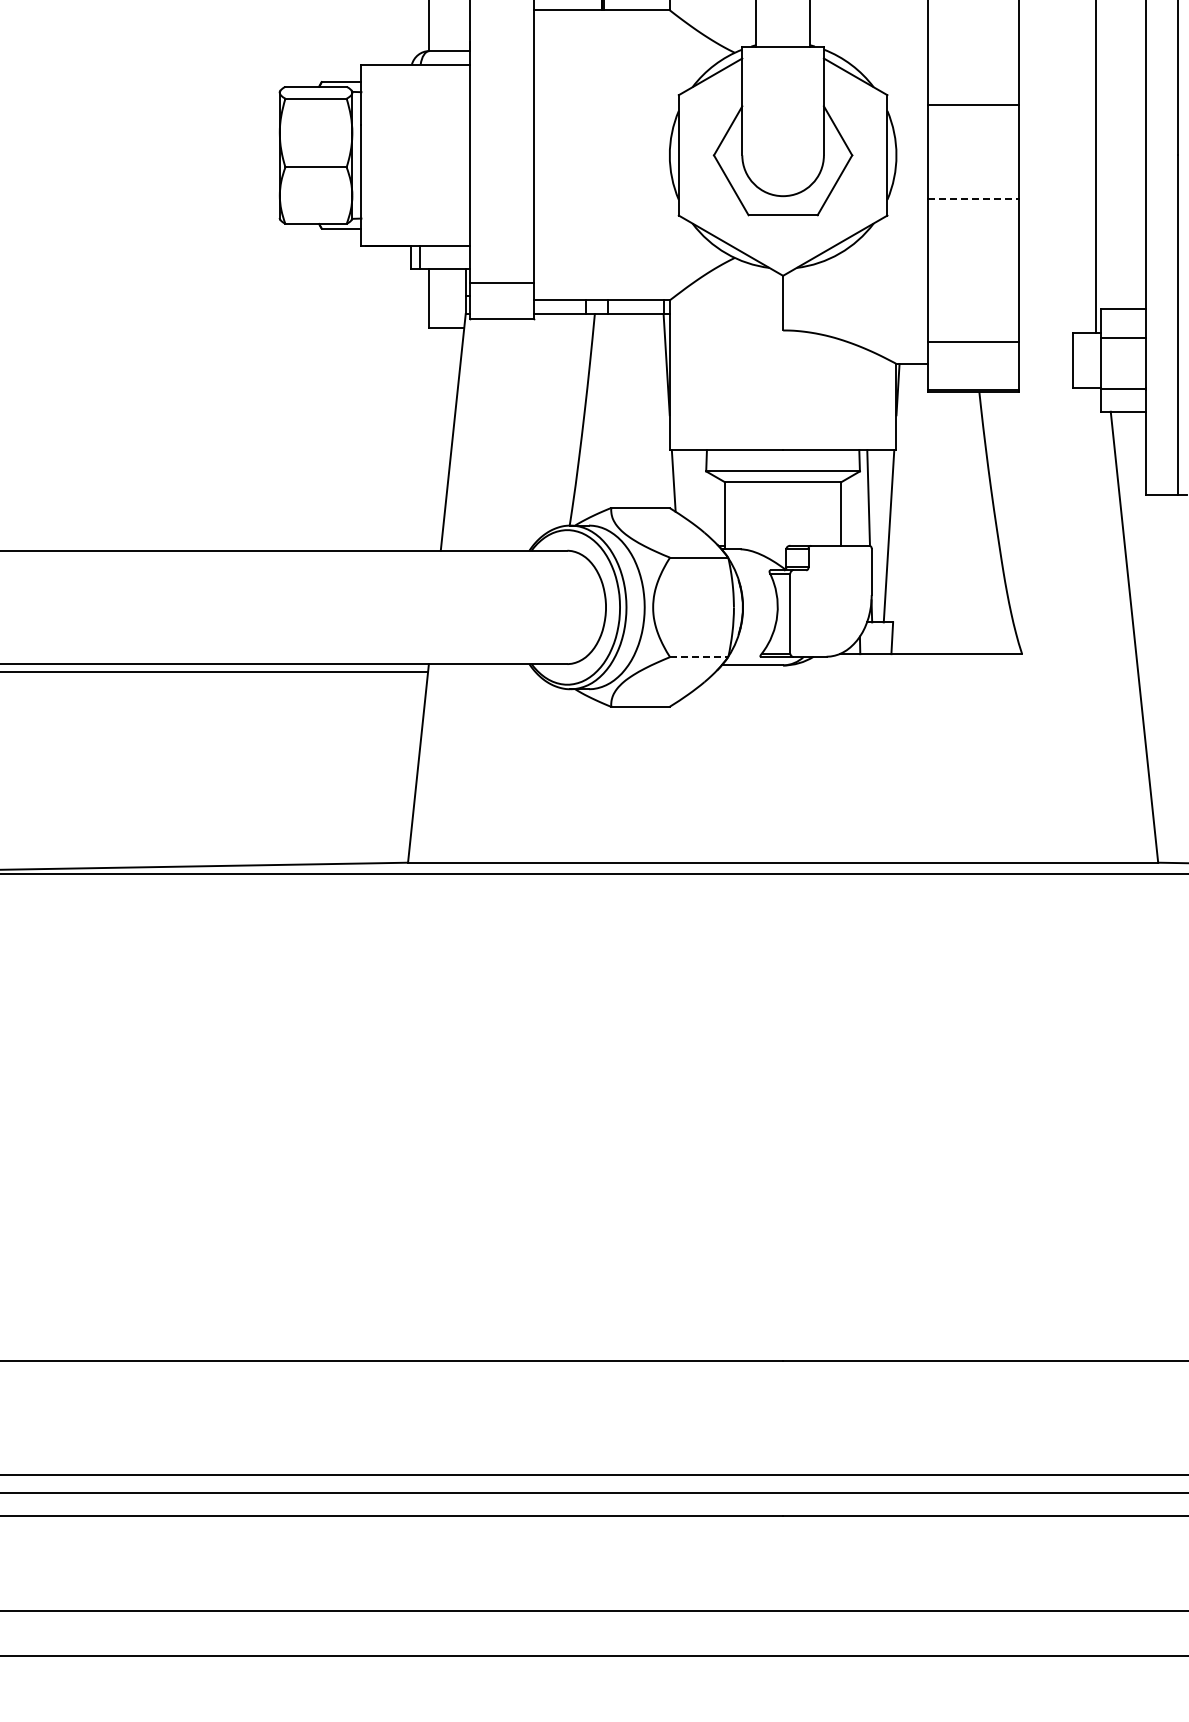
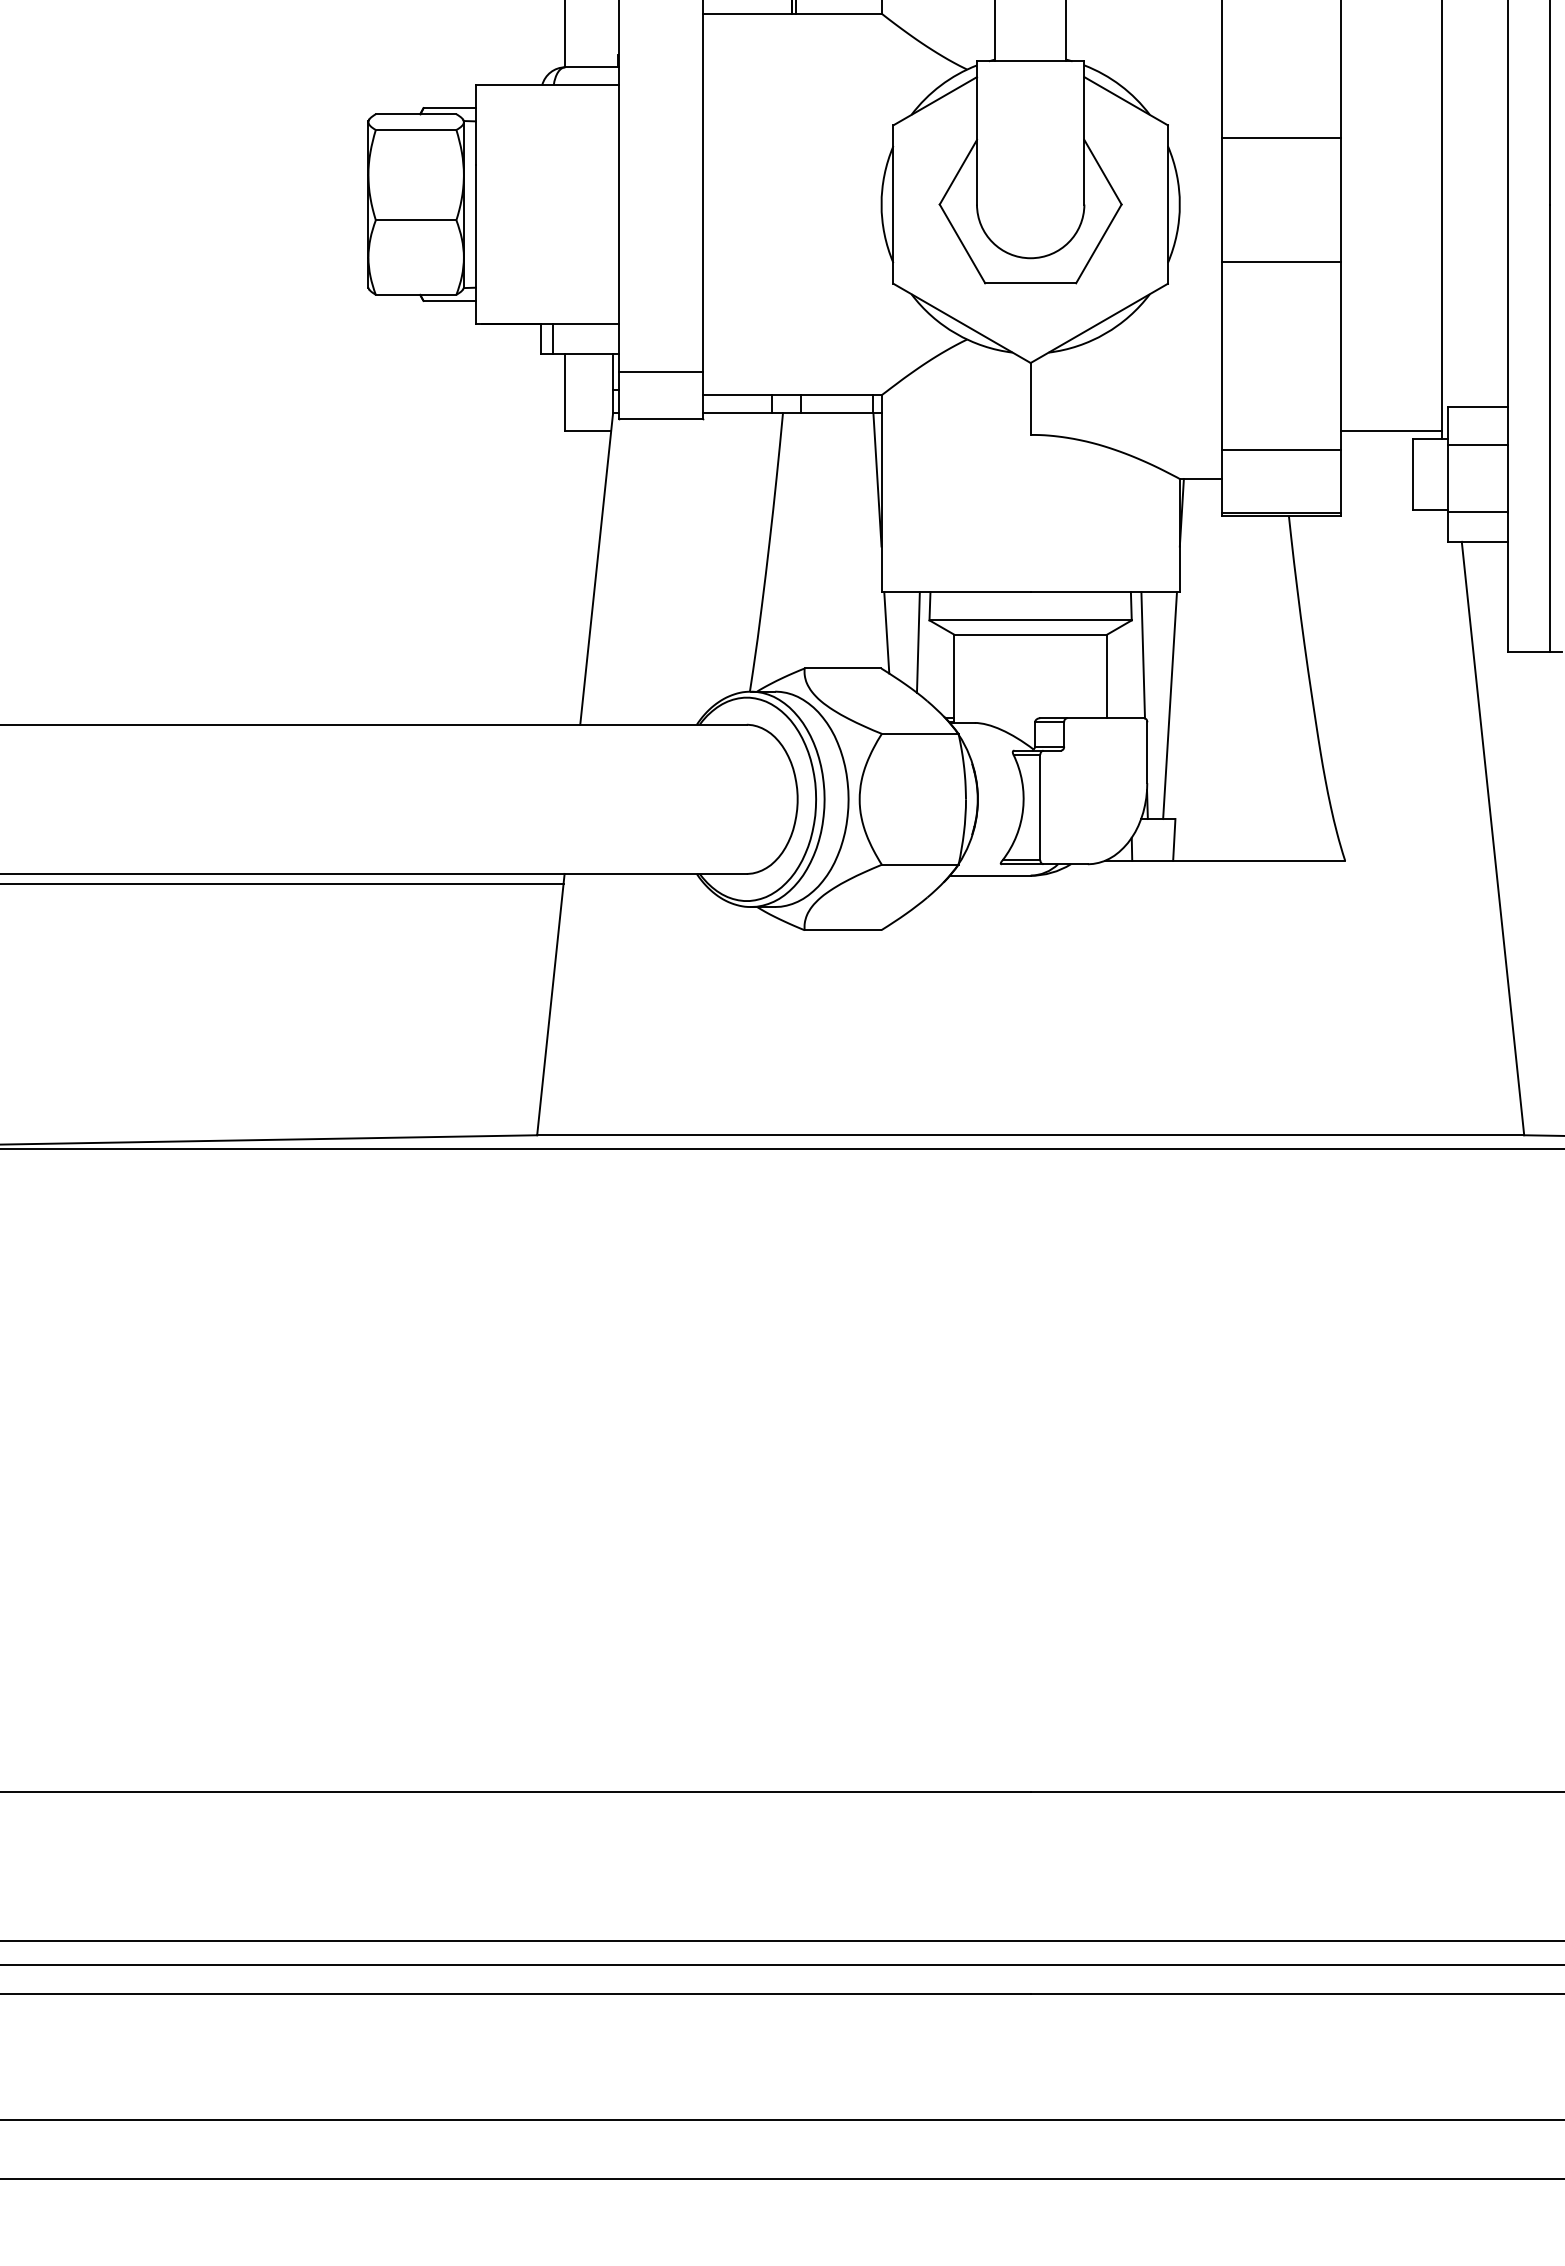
line: (974, 199) -> (1282, 262), dashed -> solid
line: (1056, 327) -> (1390, 431), added
line: (697, 488) -> (918, 642), added
line: (699, 657) -> (920, 865), dashed -> solid

